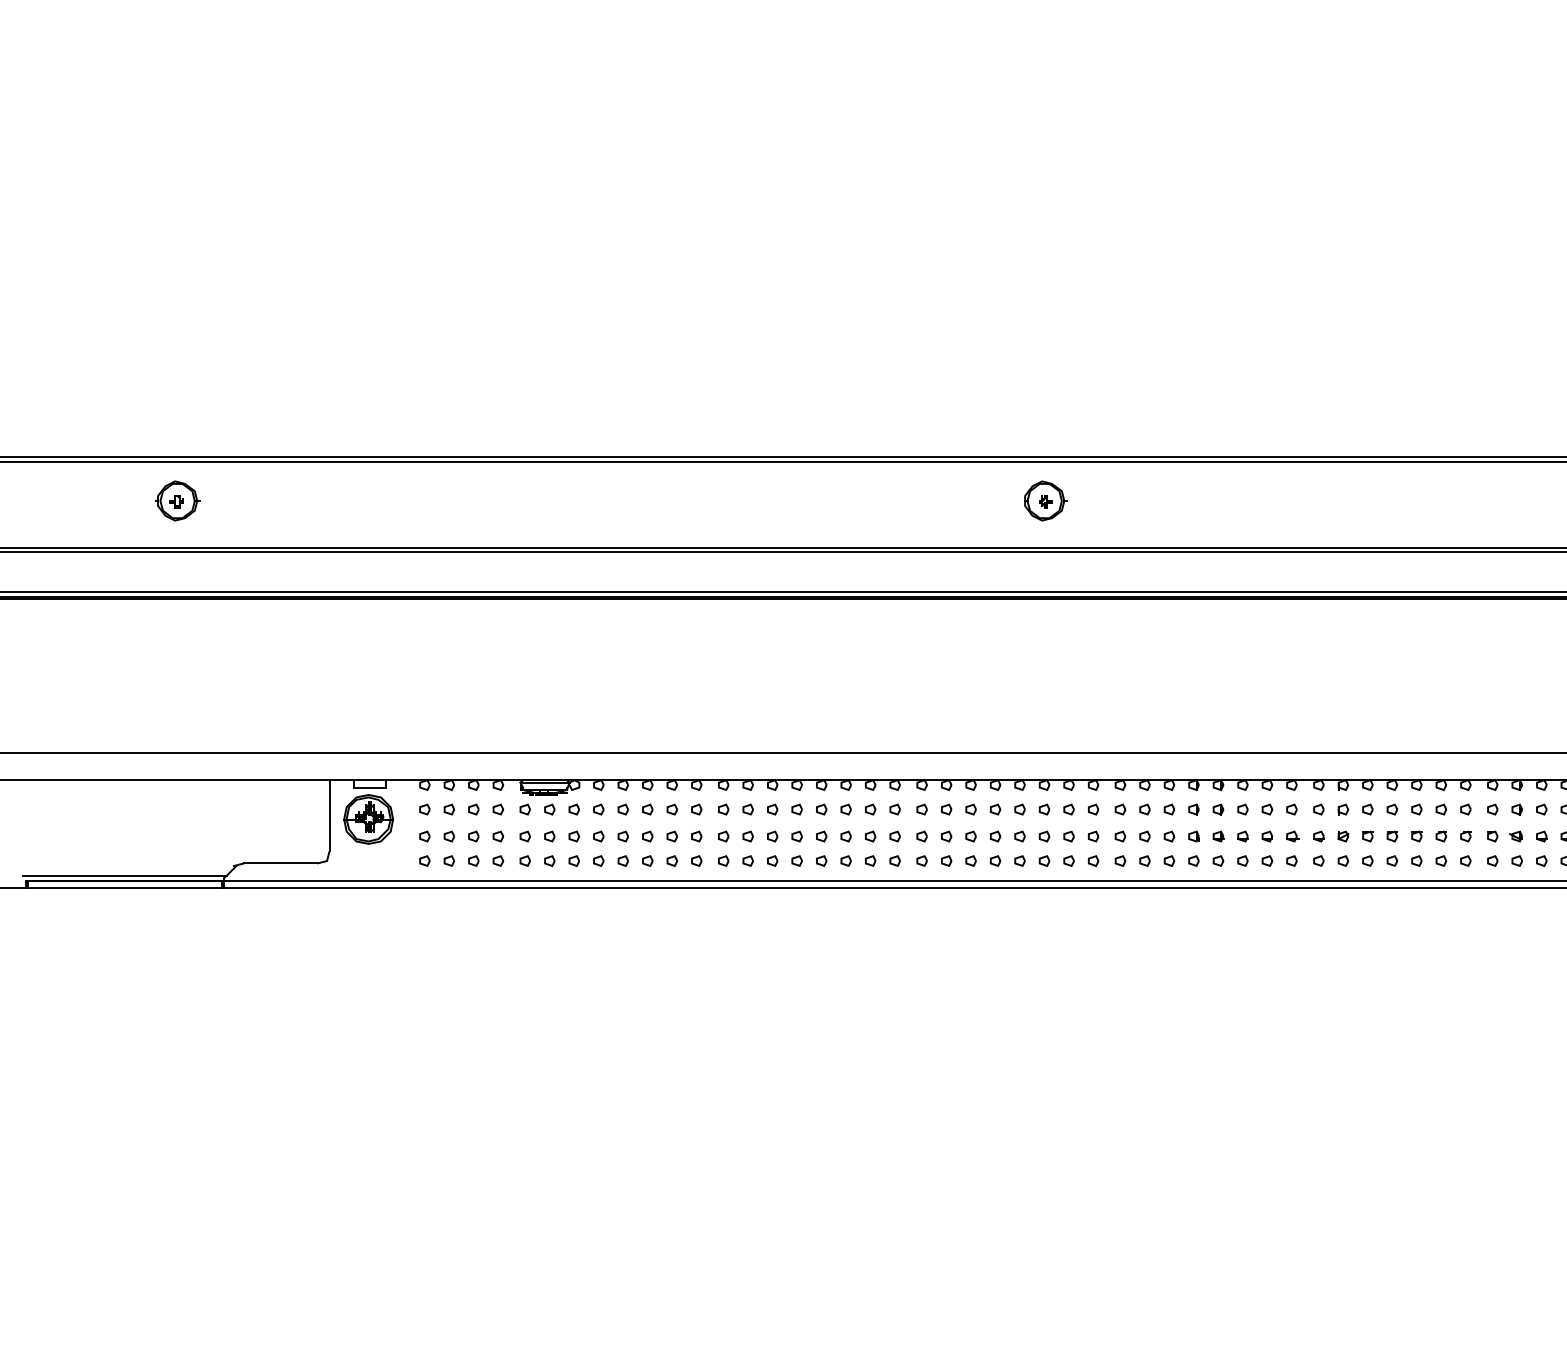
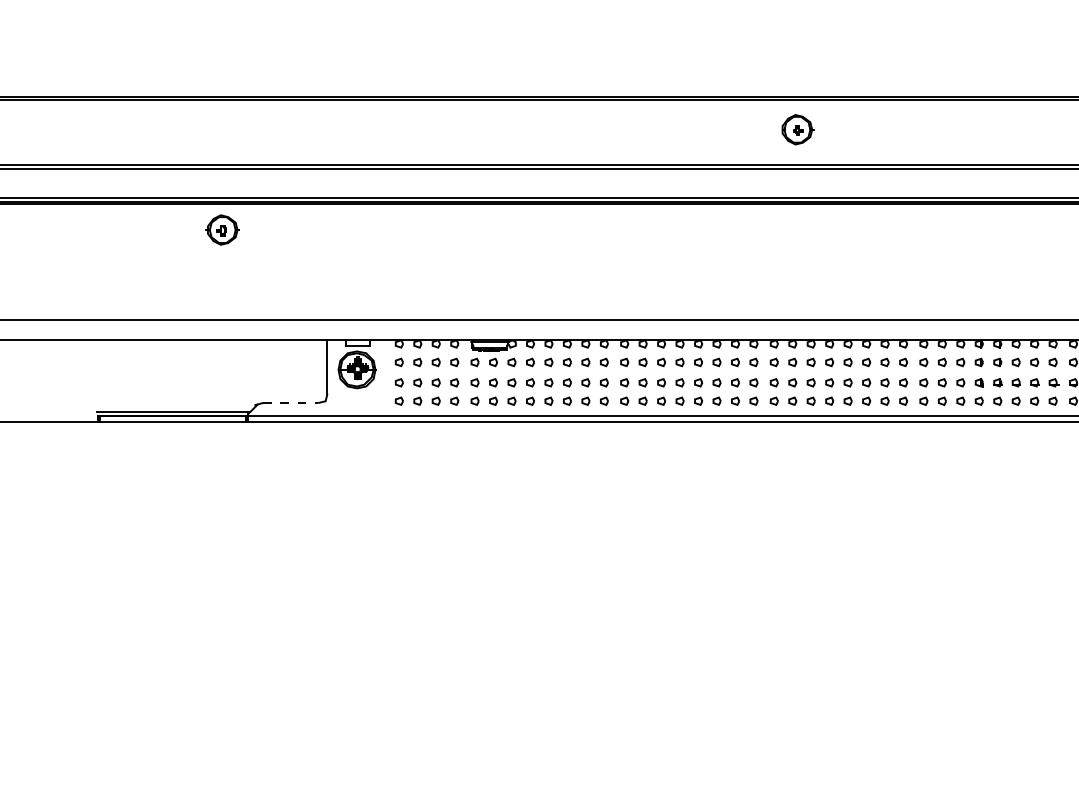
part: (177, 500) -> (222, 229), moved
part: (1045, 500) -> (798, 129), moved
line: (280, 863) -> (290, 403), solid -> dashed

